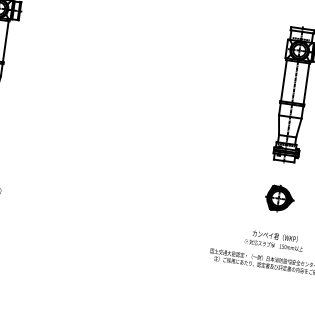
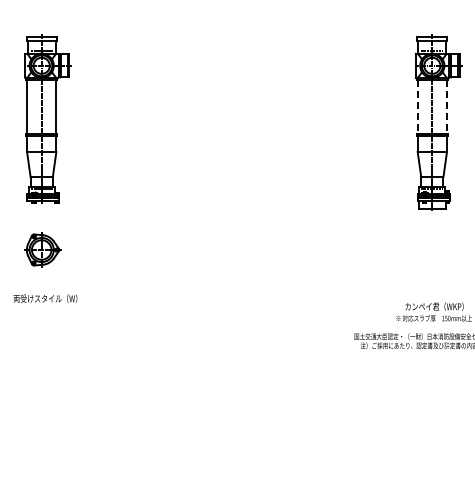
line: (283, 80) -> (417, 106), solid -> dashed
line: (306, 83) -> (446, 106), solid -> dashed
part: (279, 198) -> (433, 257), removed

